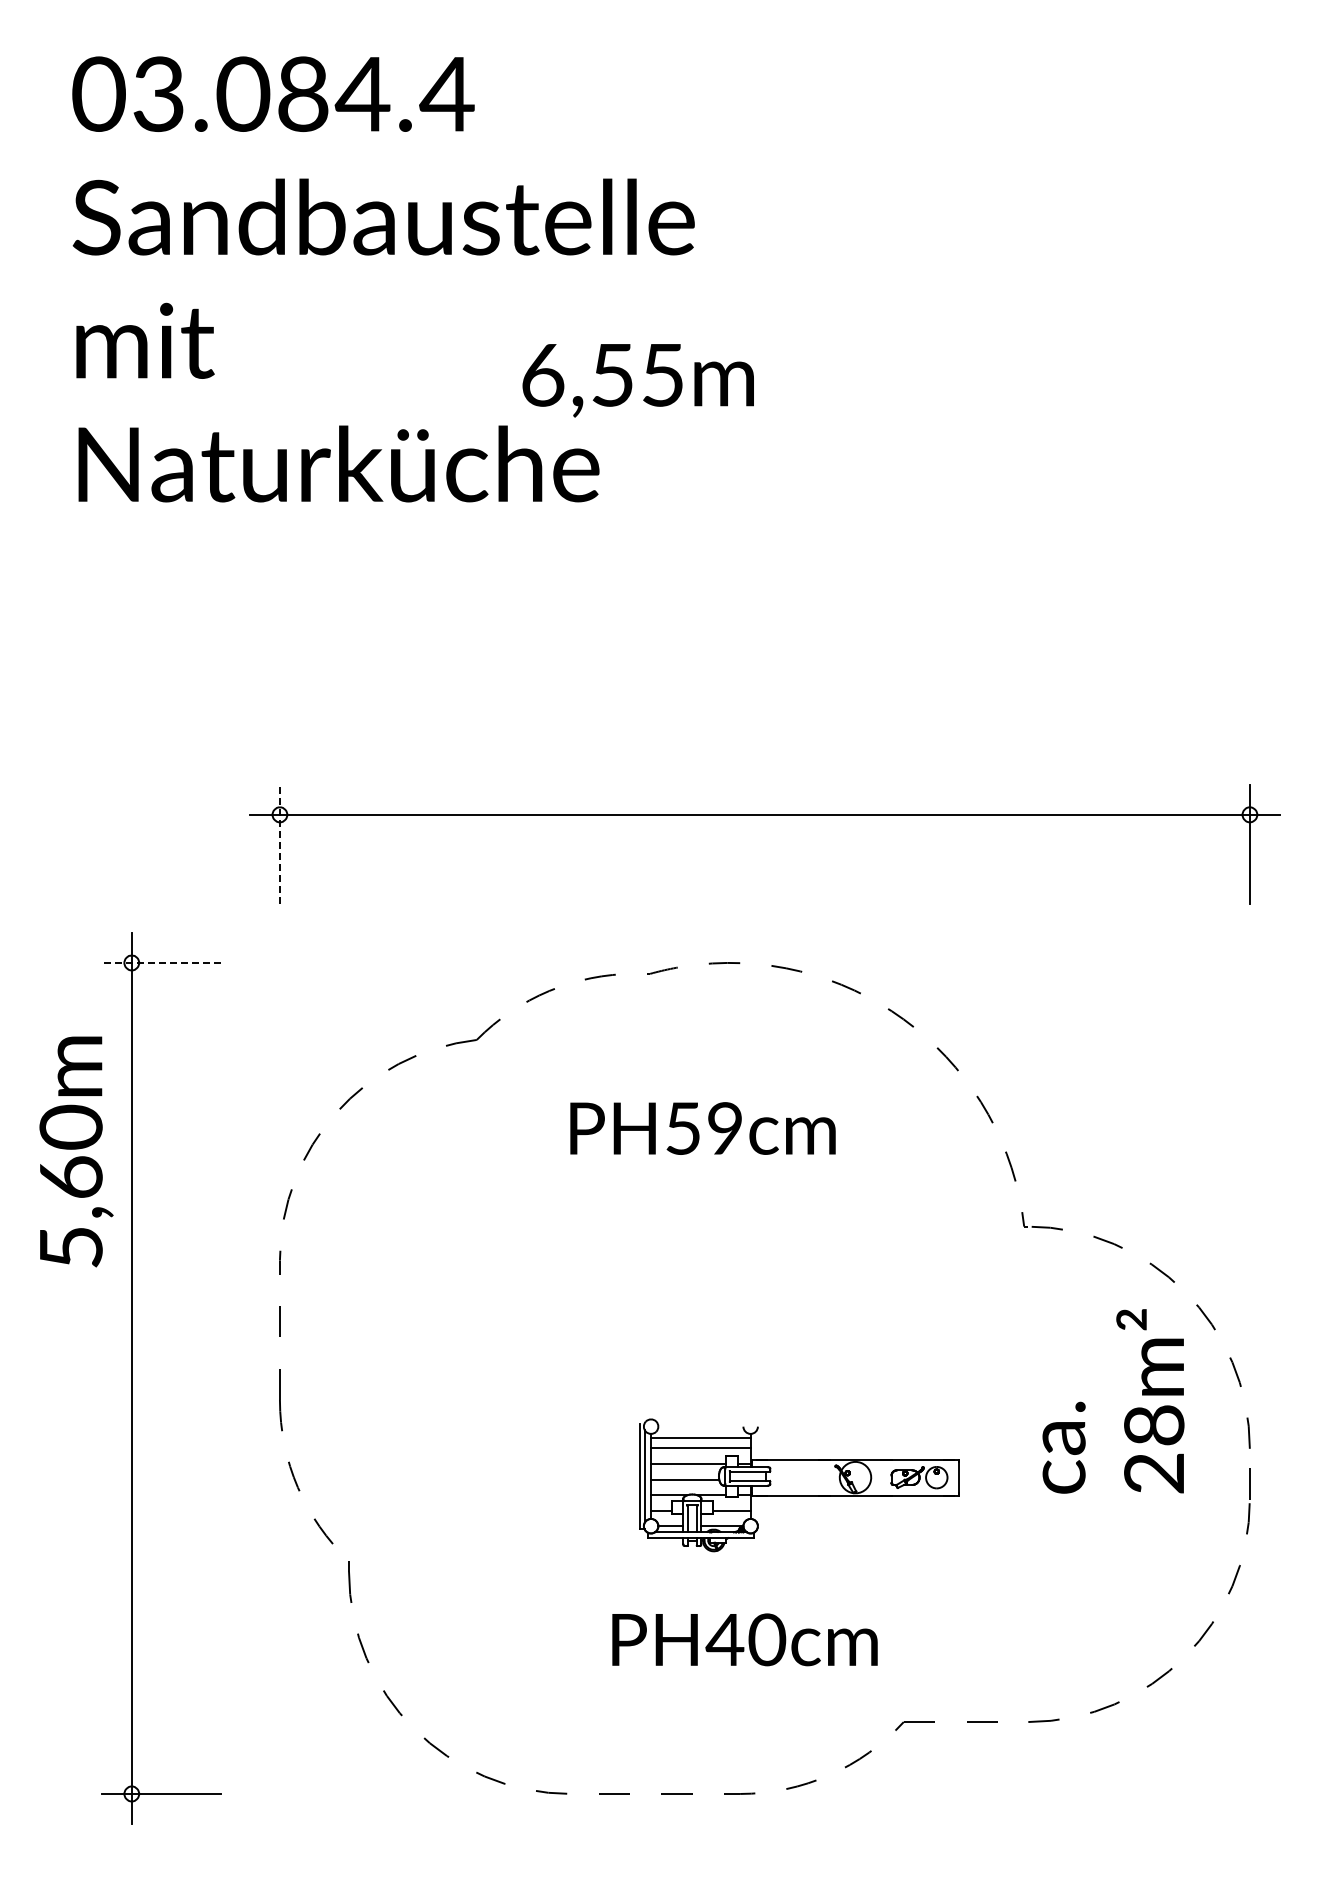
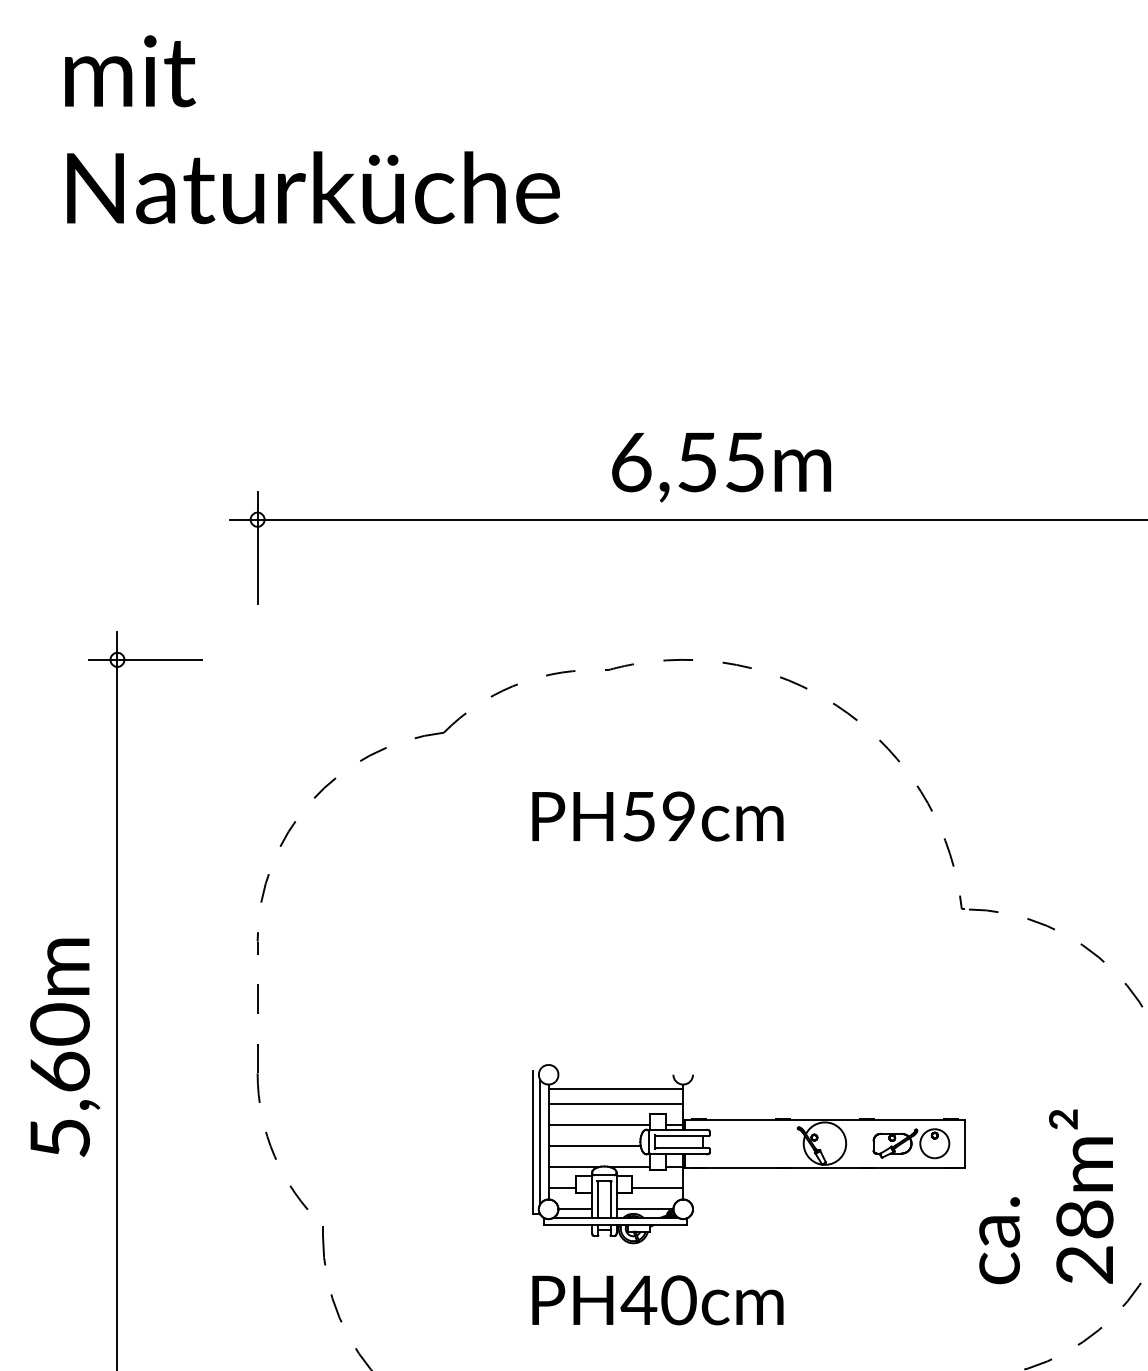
text: (637, 380) -> (720, 467), moved
line: (279, 843) -> (257, 546), dashed -> solid
line: (160, 962) -> (144, 659), dashed -> solid
text: (76, 1151) -> (65, 1047), moved
text: (1113, 1401) -> (1046, 1196), moved
part: (799, 1485) -> (749, 1154), size x1.43
text: (744, 1639) -> (657, 1300), moved

